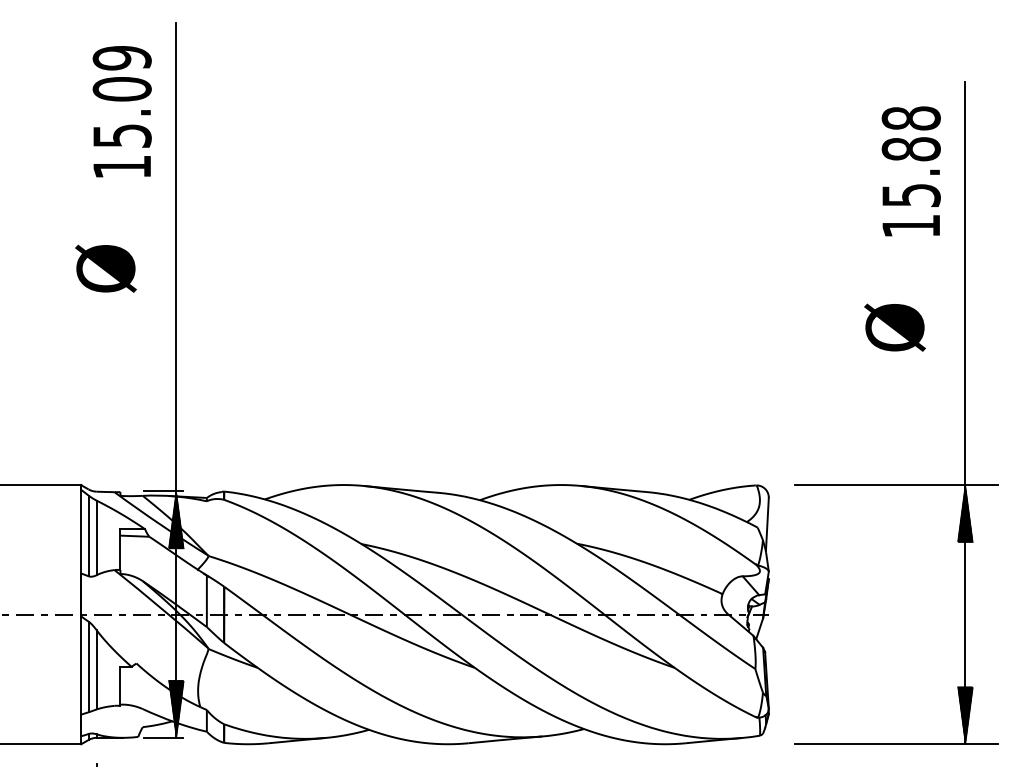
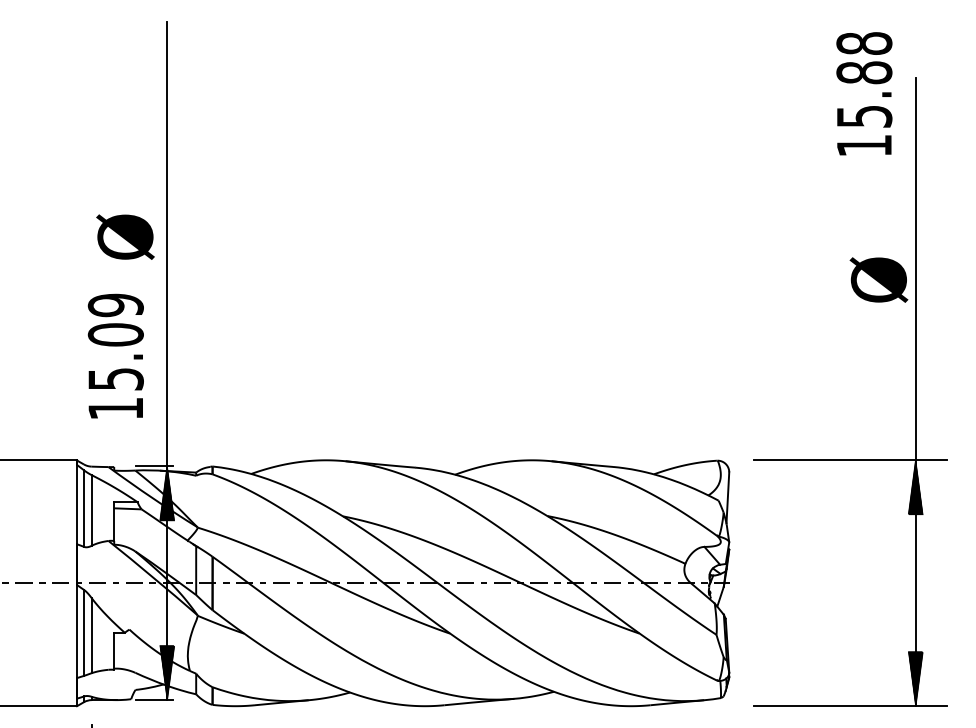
text: (121, 110) -> (115, 355), moved
text: (911, 171) -> (864, 93), moved
text: (105, 268) -> (125, 236), moved
text: (894, 327) -> (878, 279), moved

